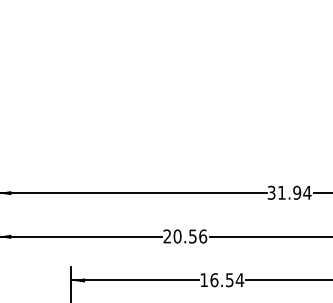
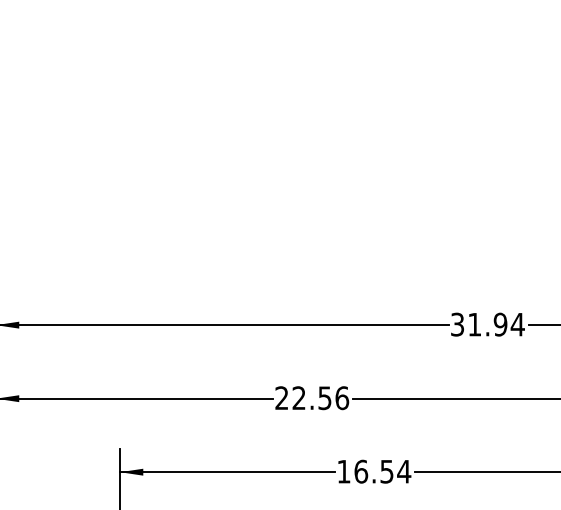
text: (177, 236) -> (299, 398), 20.56 -> 22.56

